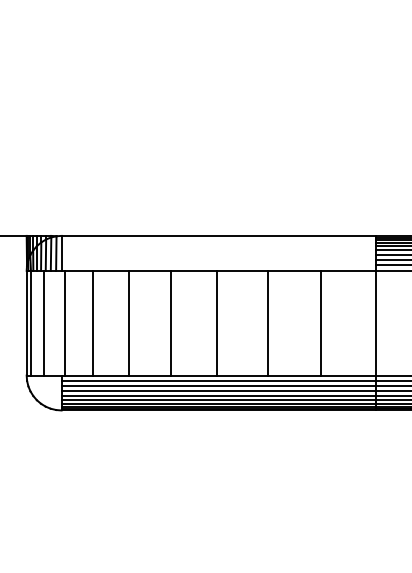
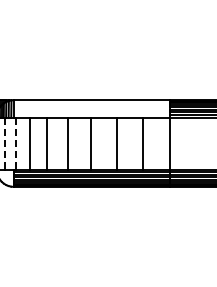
line: (44, 325) -> (5, 144), solid -> dashed
line: (64, 325) -> (15, 144), solid -> dashed

